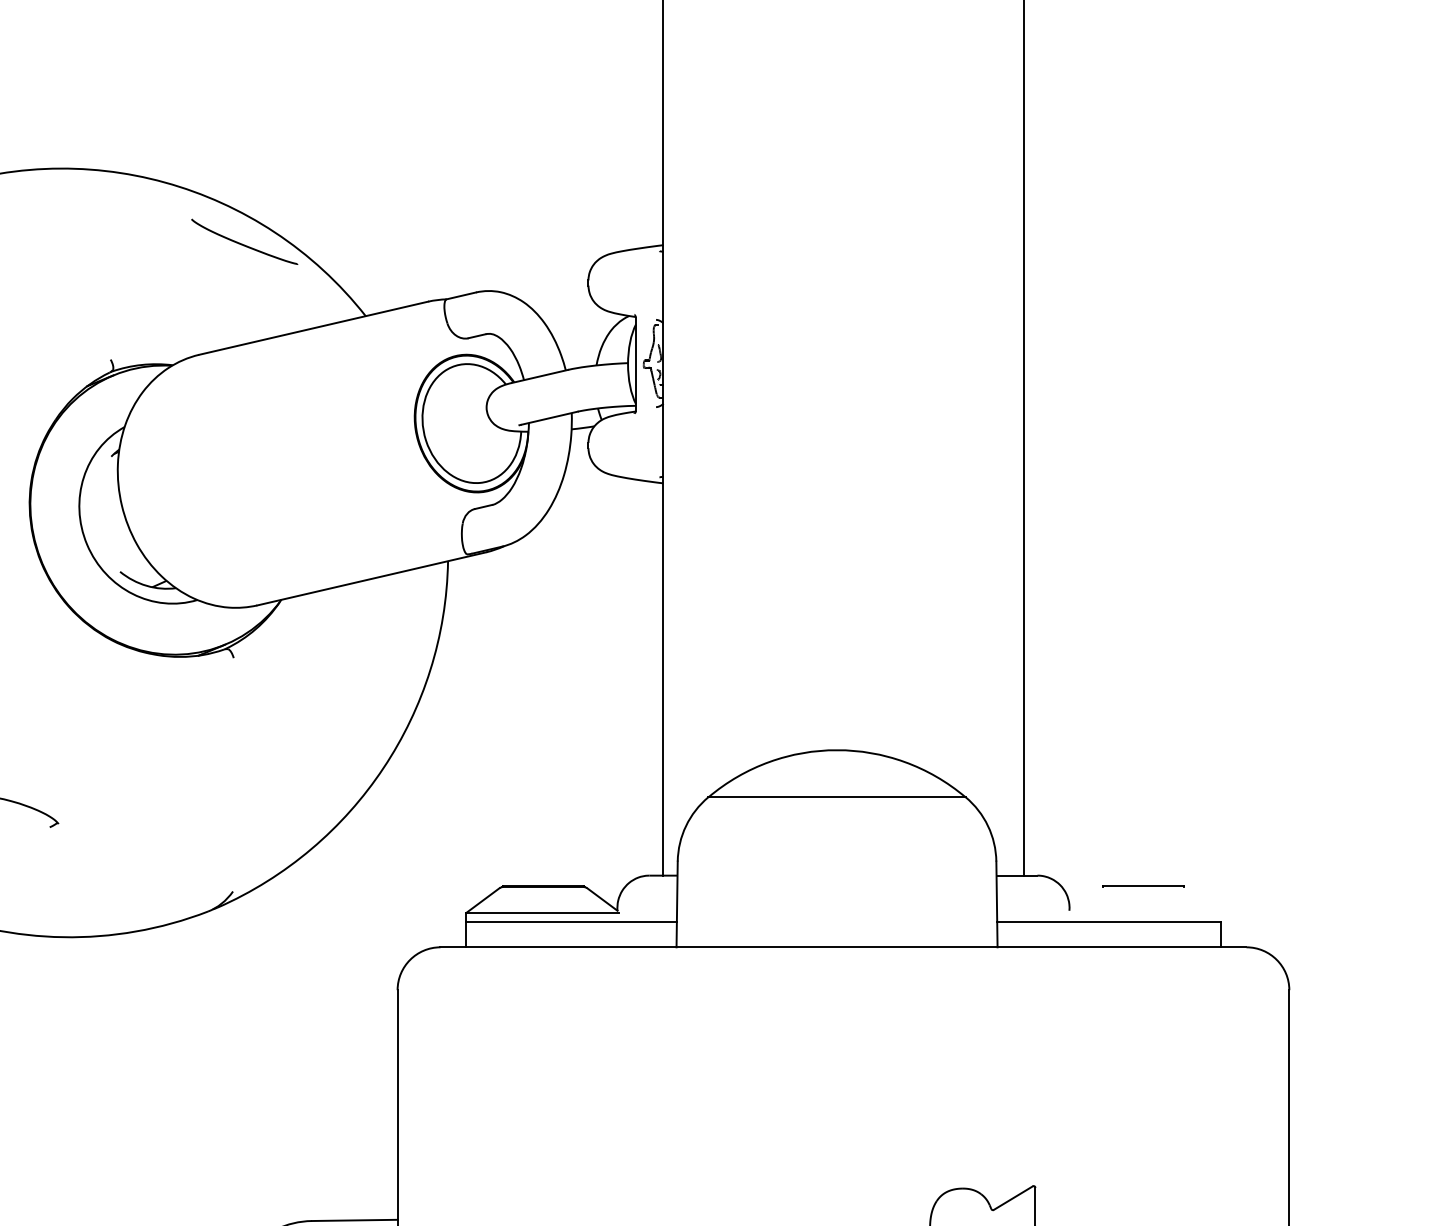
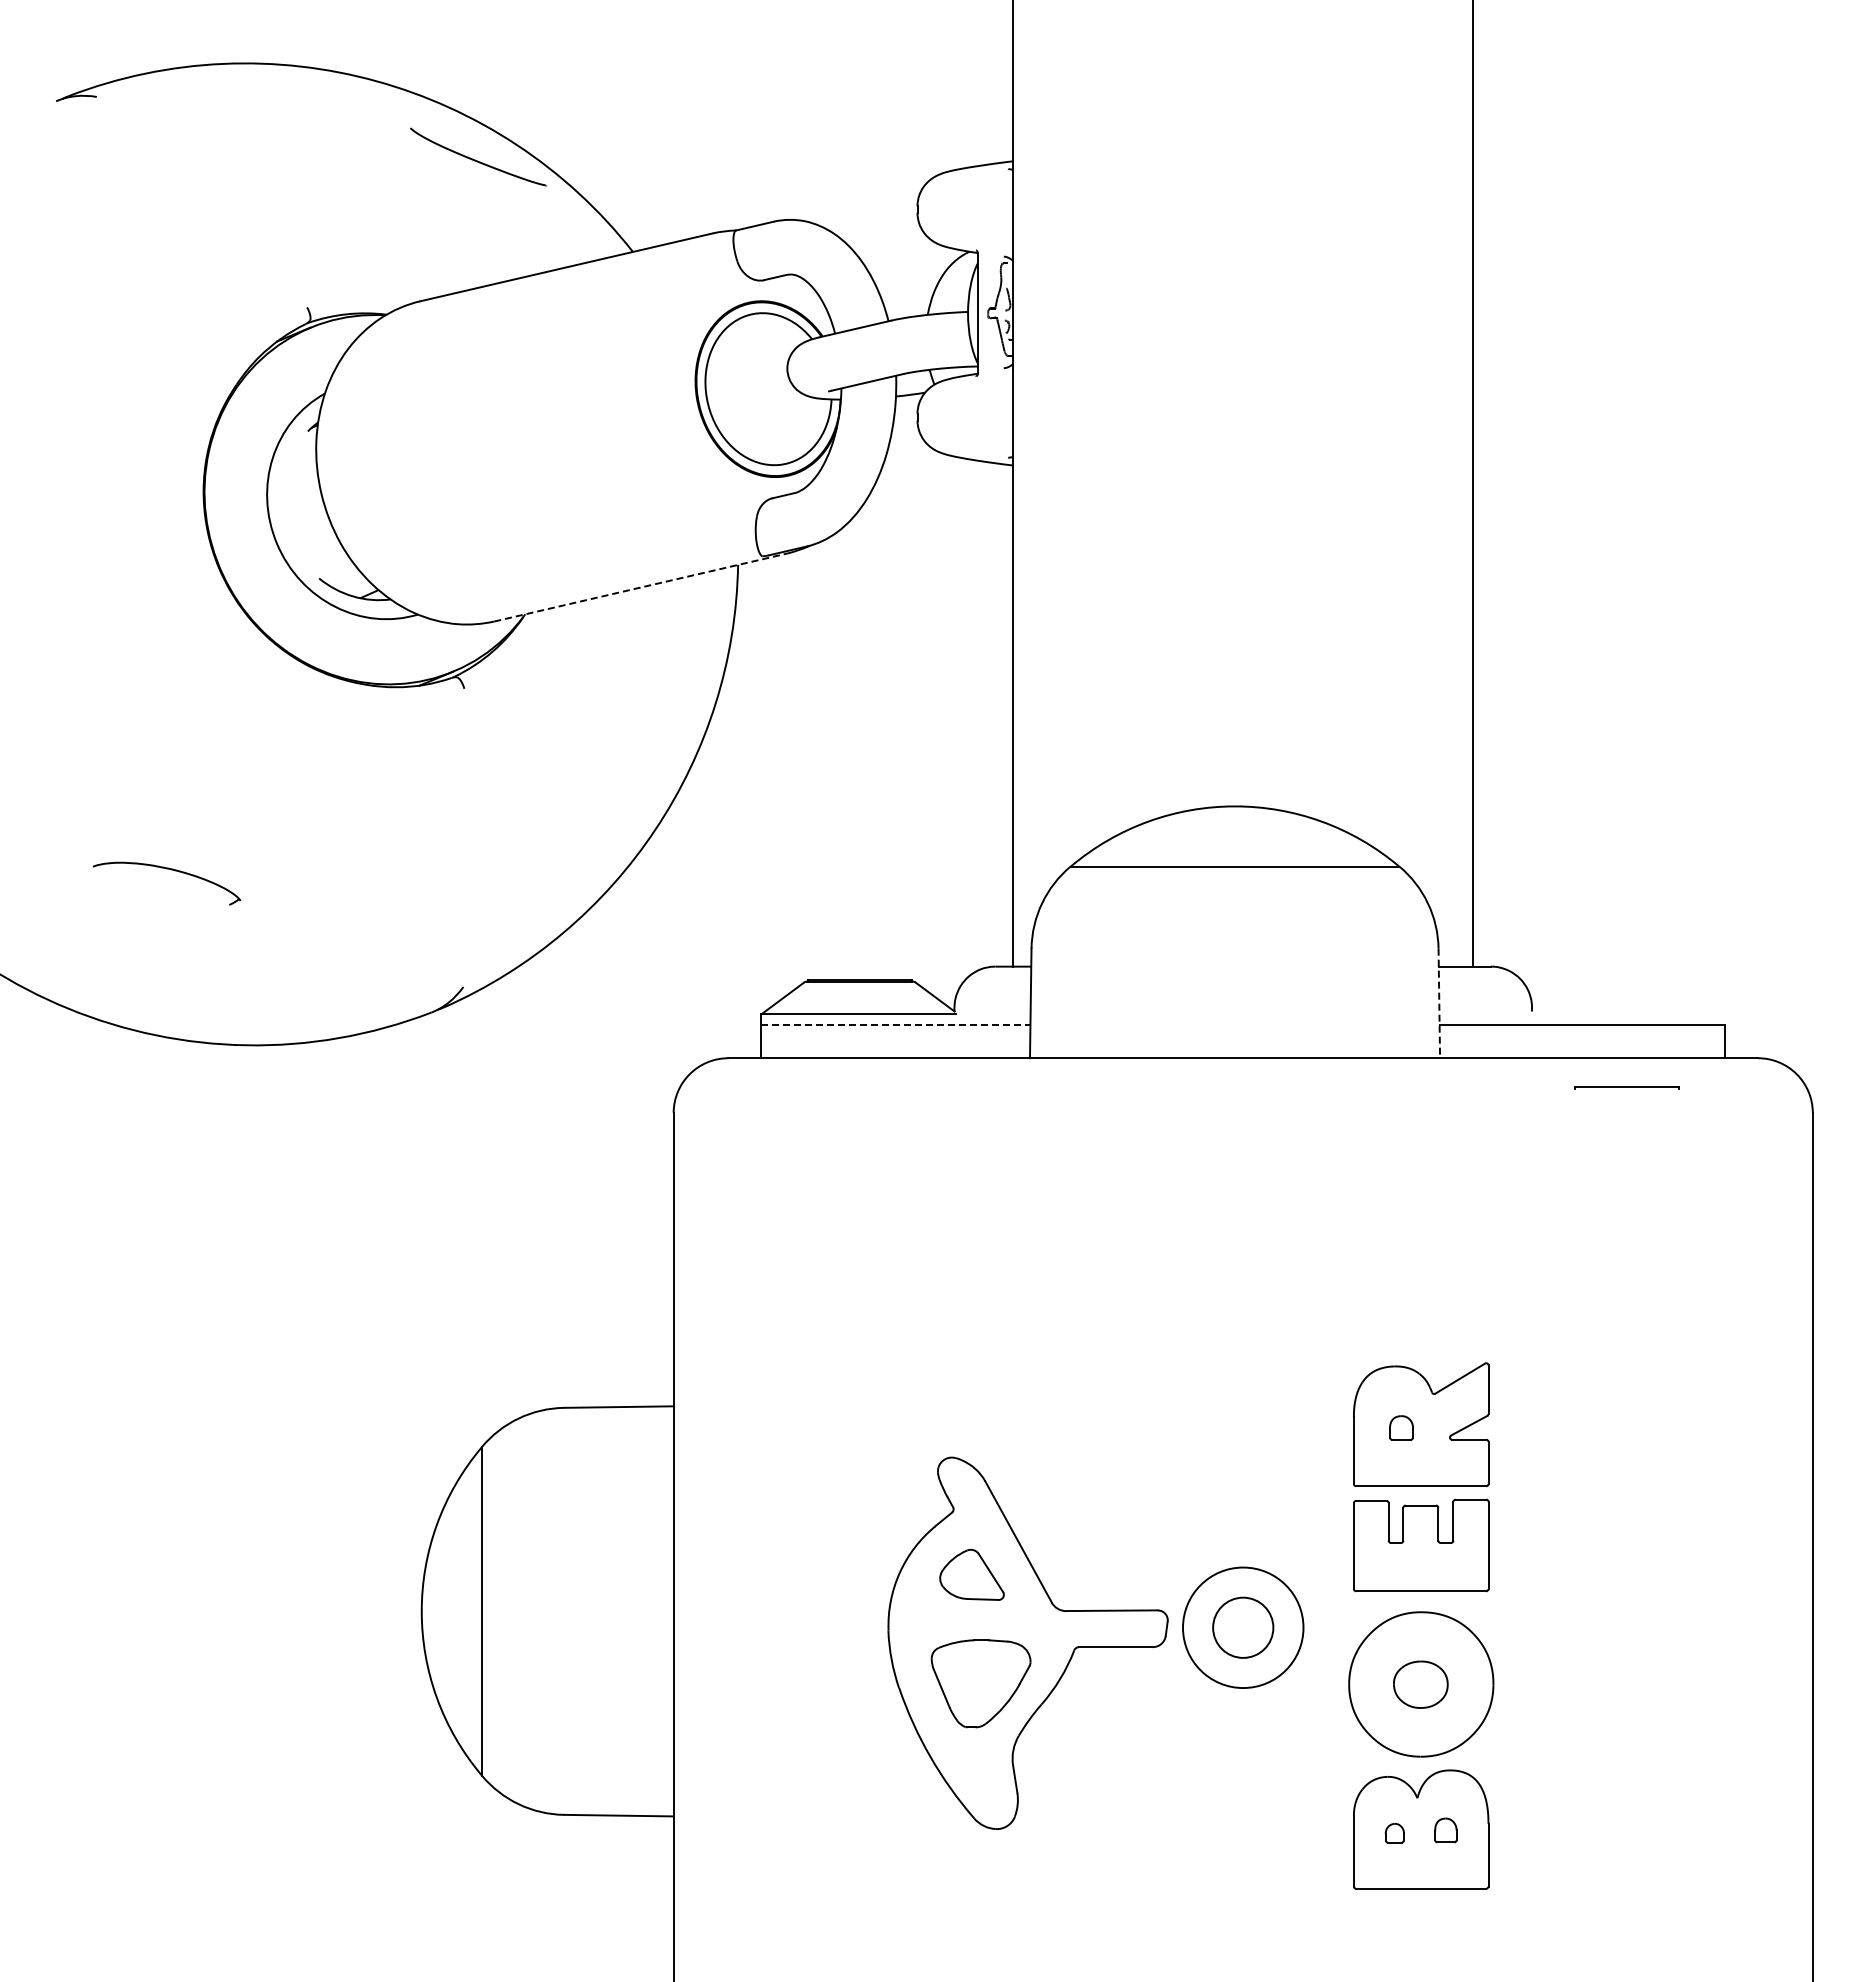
line: (372, 578) -> (641, 587), solid -> dashed
part: (1143, 886) -> (1626, 1087), moved
line: (997, 904) -> (1439, 1003), solid -> dashed
line: (571, 921) -> (895, 1025), solid -> dashed

